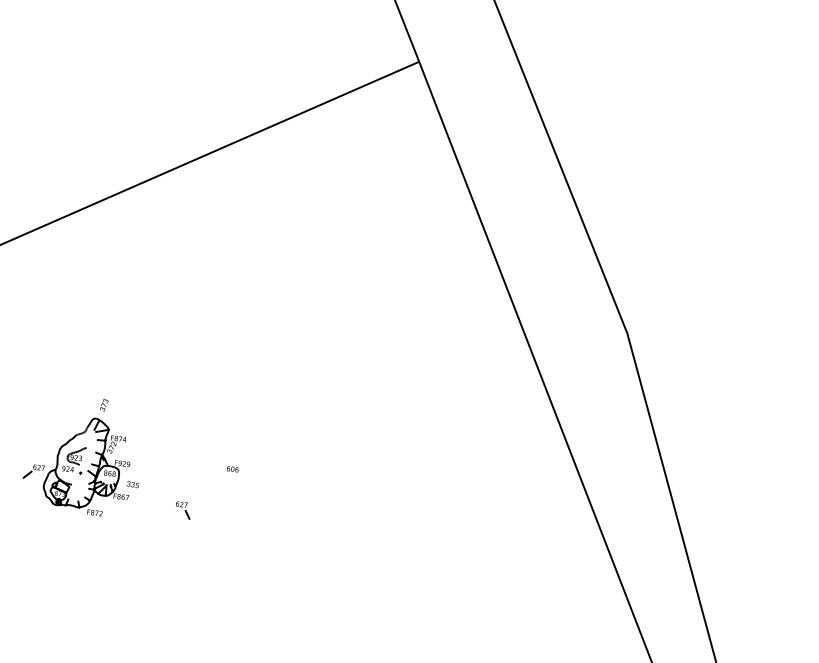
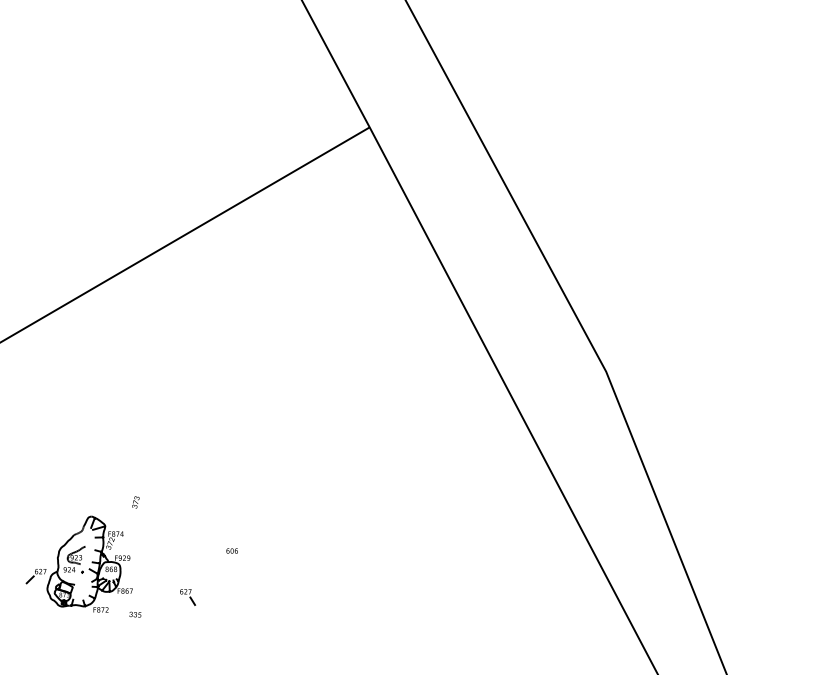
text: (103, 405) -> (135, 502), moved
text: (133, 484) -> (135, 614), moved

